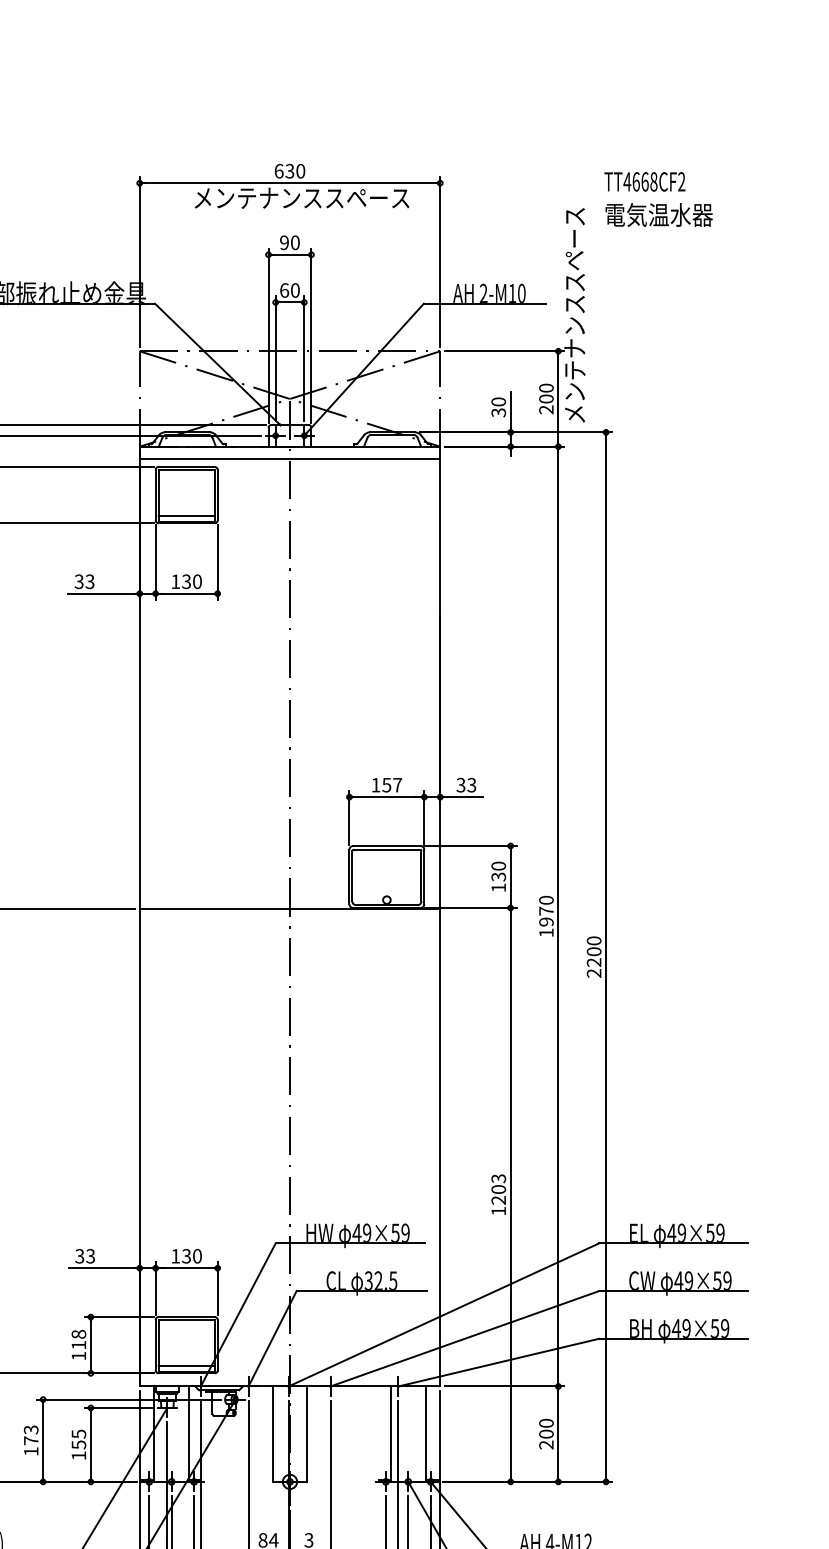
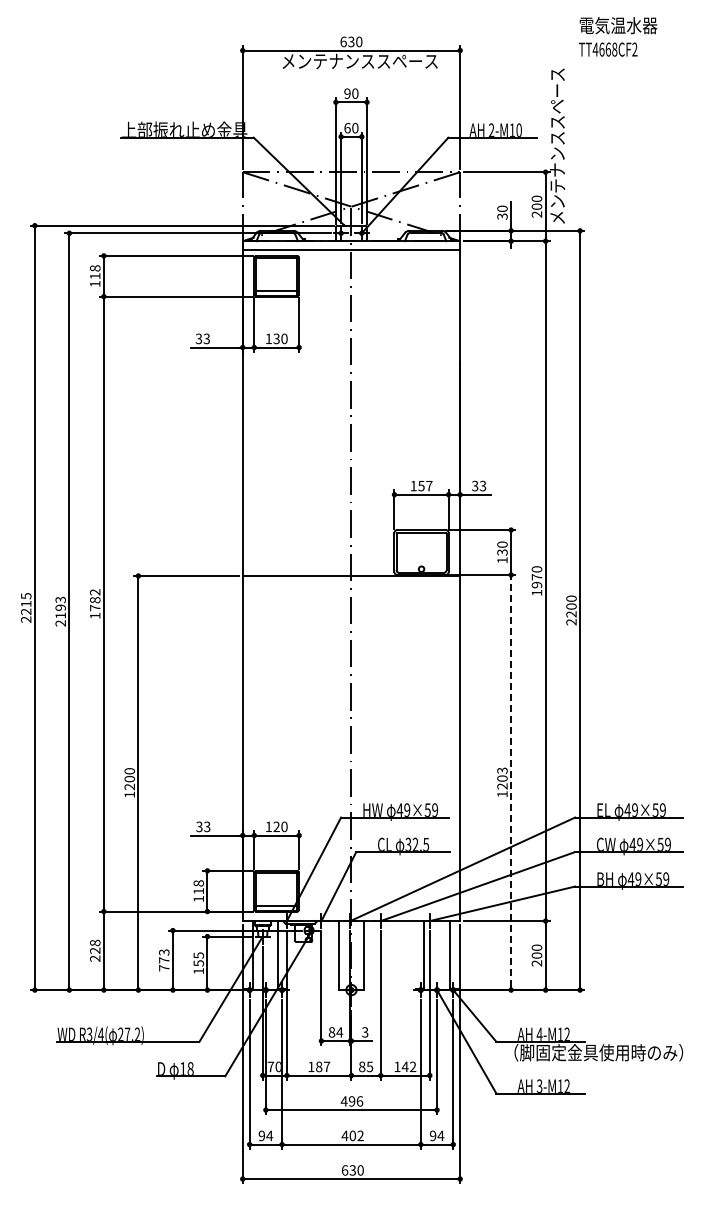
text: (659, 214) -> (618, 25), moved
line: (511, 1194) -> (511, 782), solid -> dashed
text: (186, 1257) -> (276, 827), 130 -> 120
text: (31, 1452) -> (164, 968), 173 -> 773

